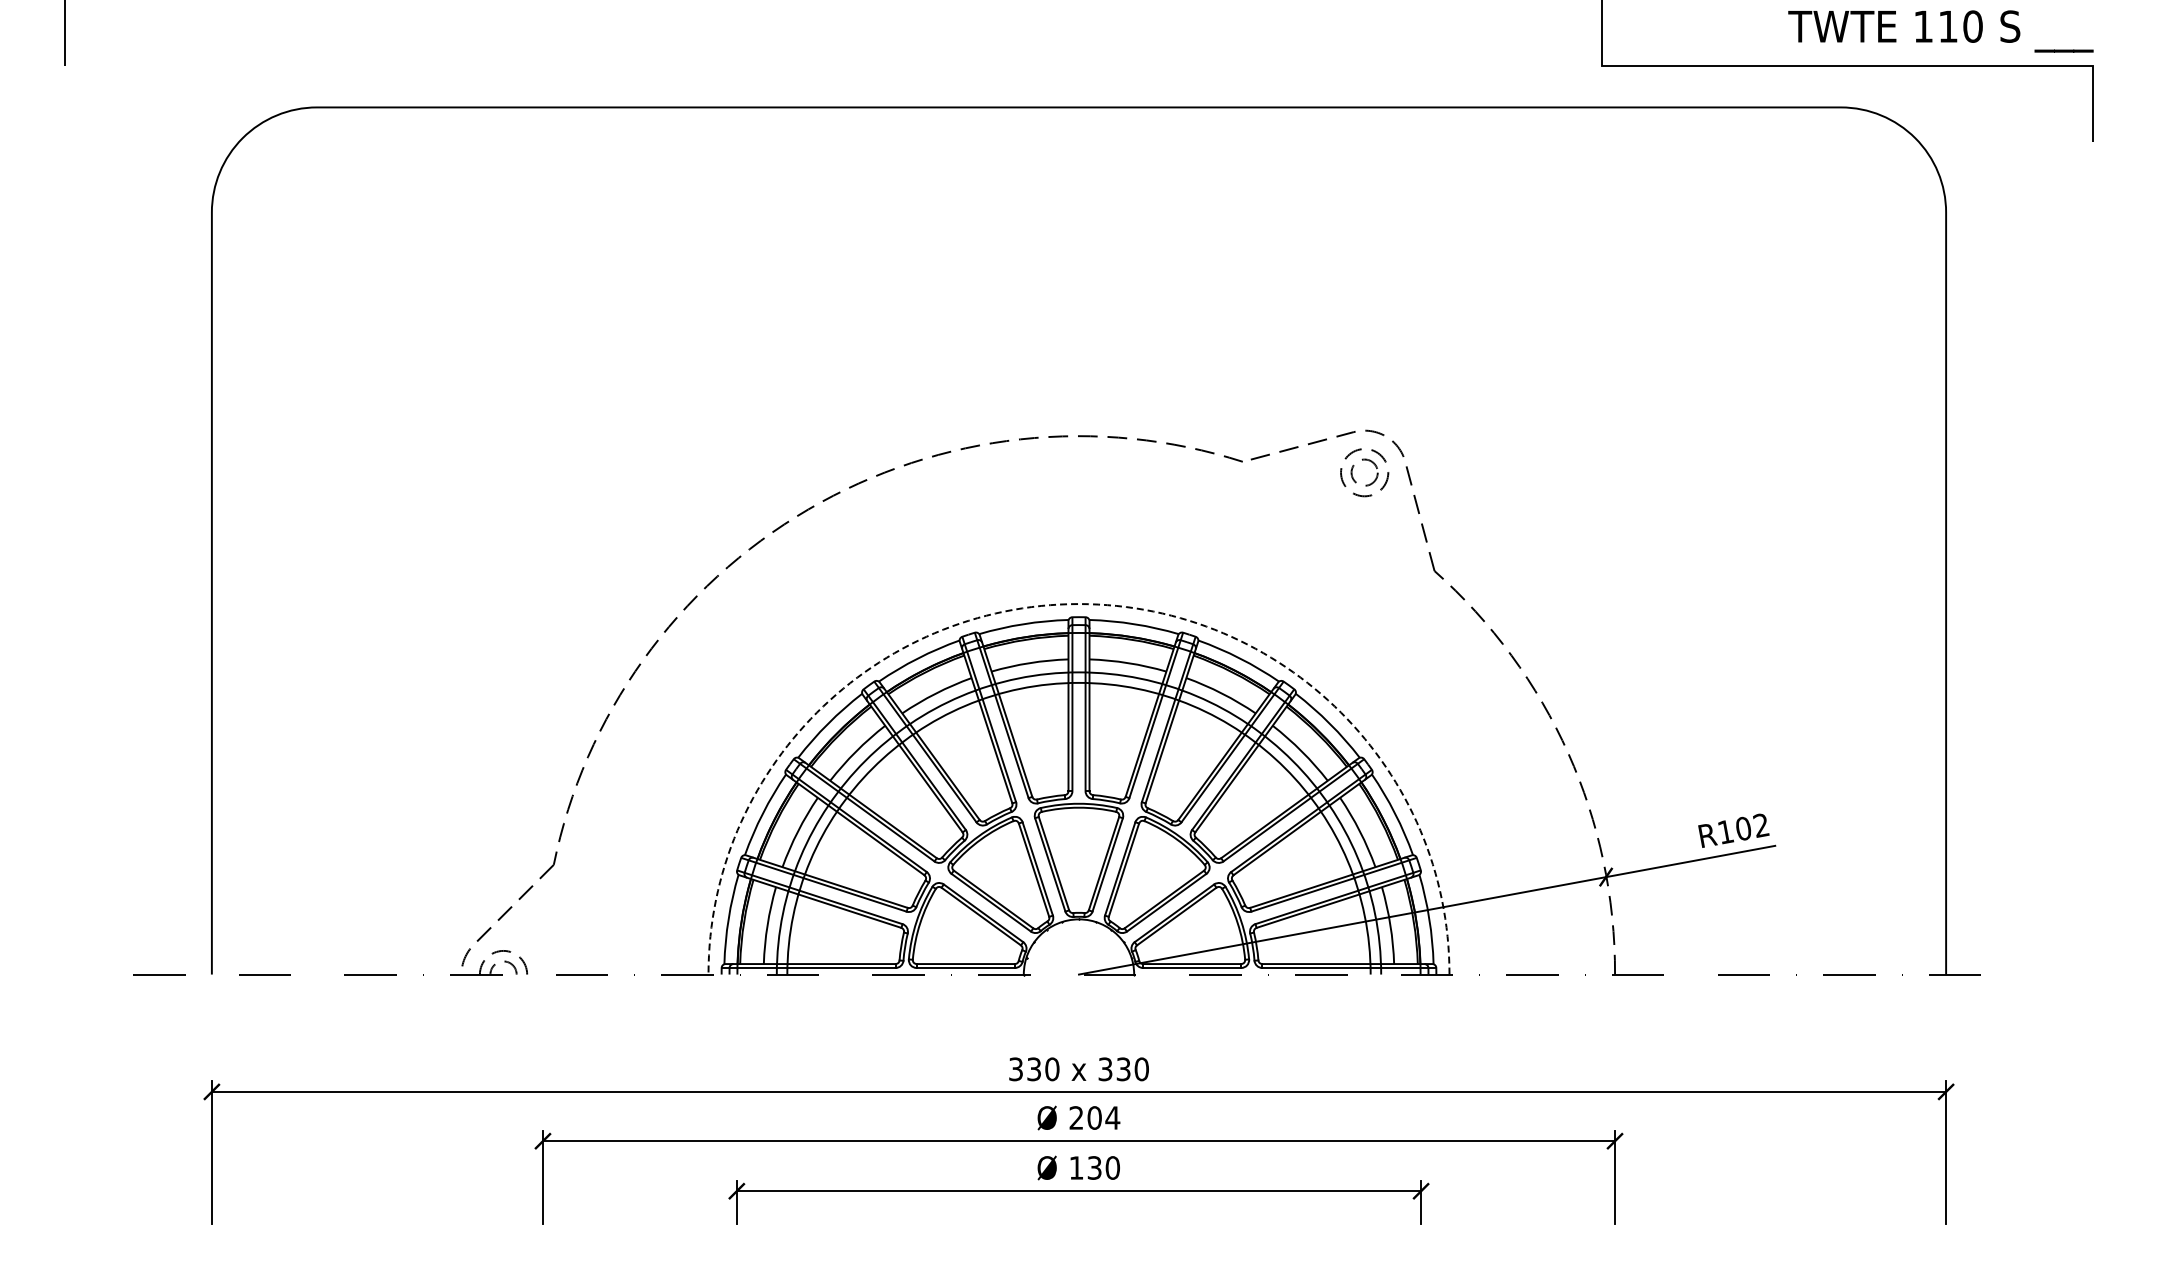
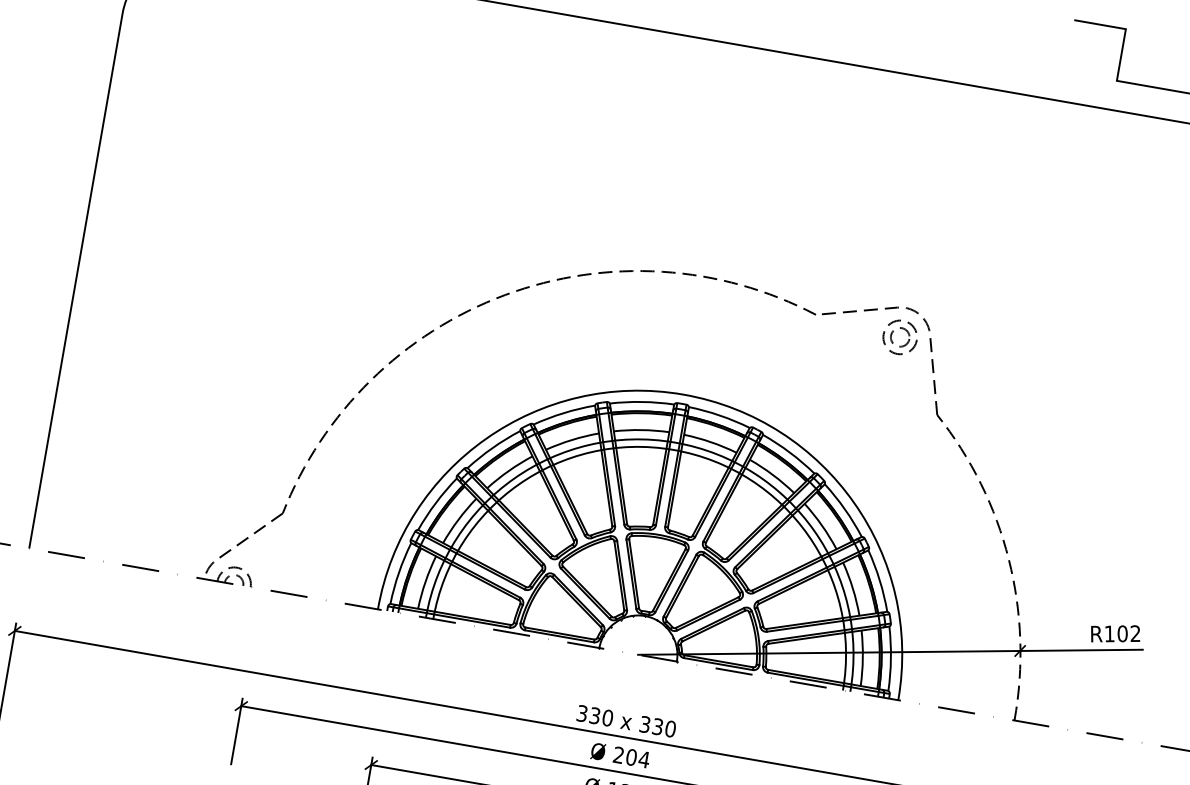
arc: (1079, 604) -> (683, 395), dashed -> solid

